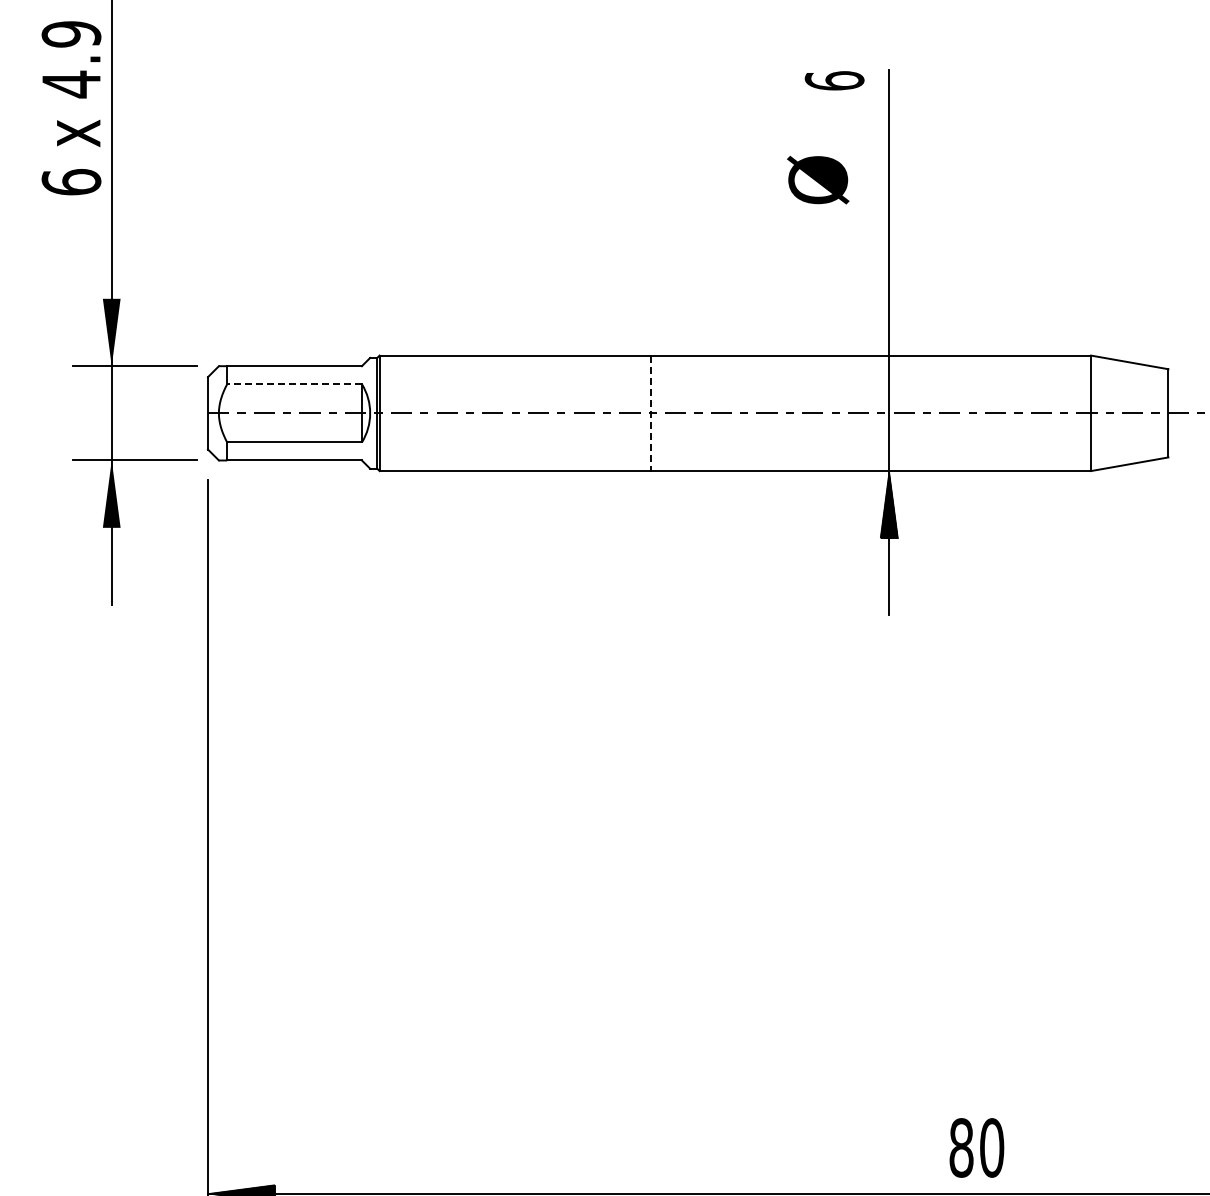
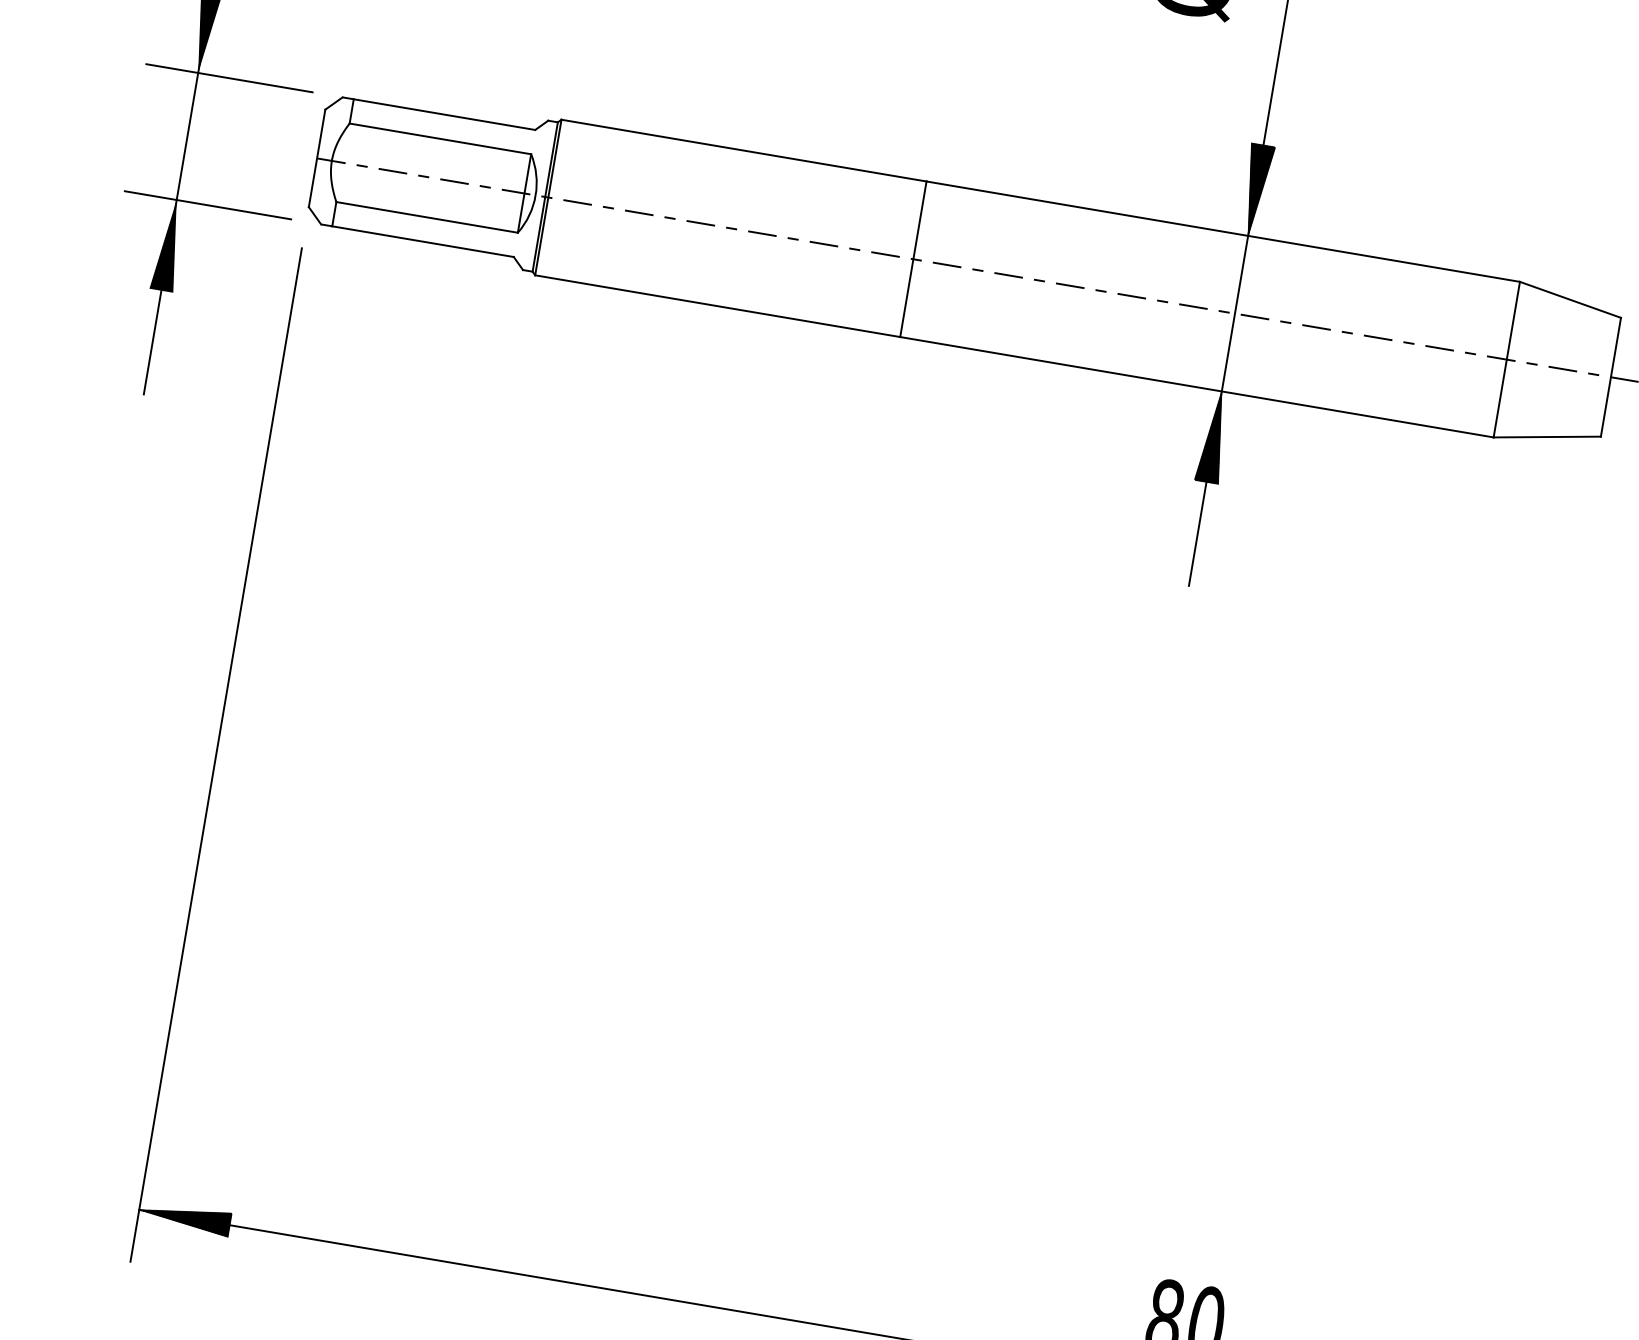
hatch: (889, 321) -> (1256, 189), added
line: (294, 384) -> (440, 139), dashed -> solid
line: (650, 413) -> (913, 259), dashed -> solid

